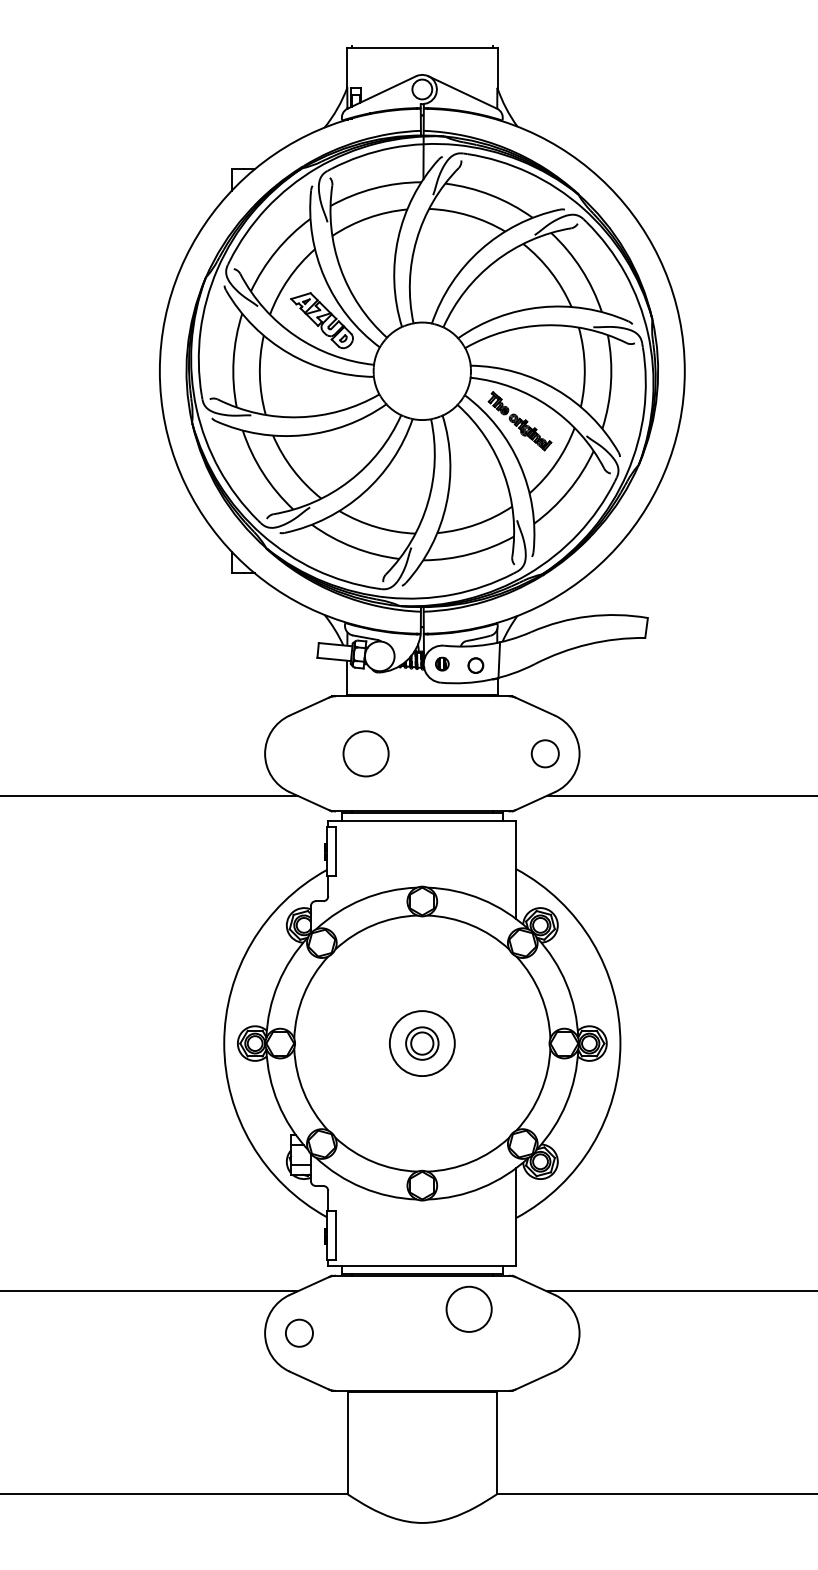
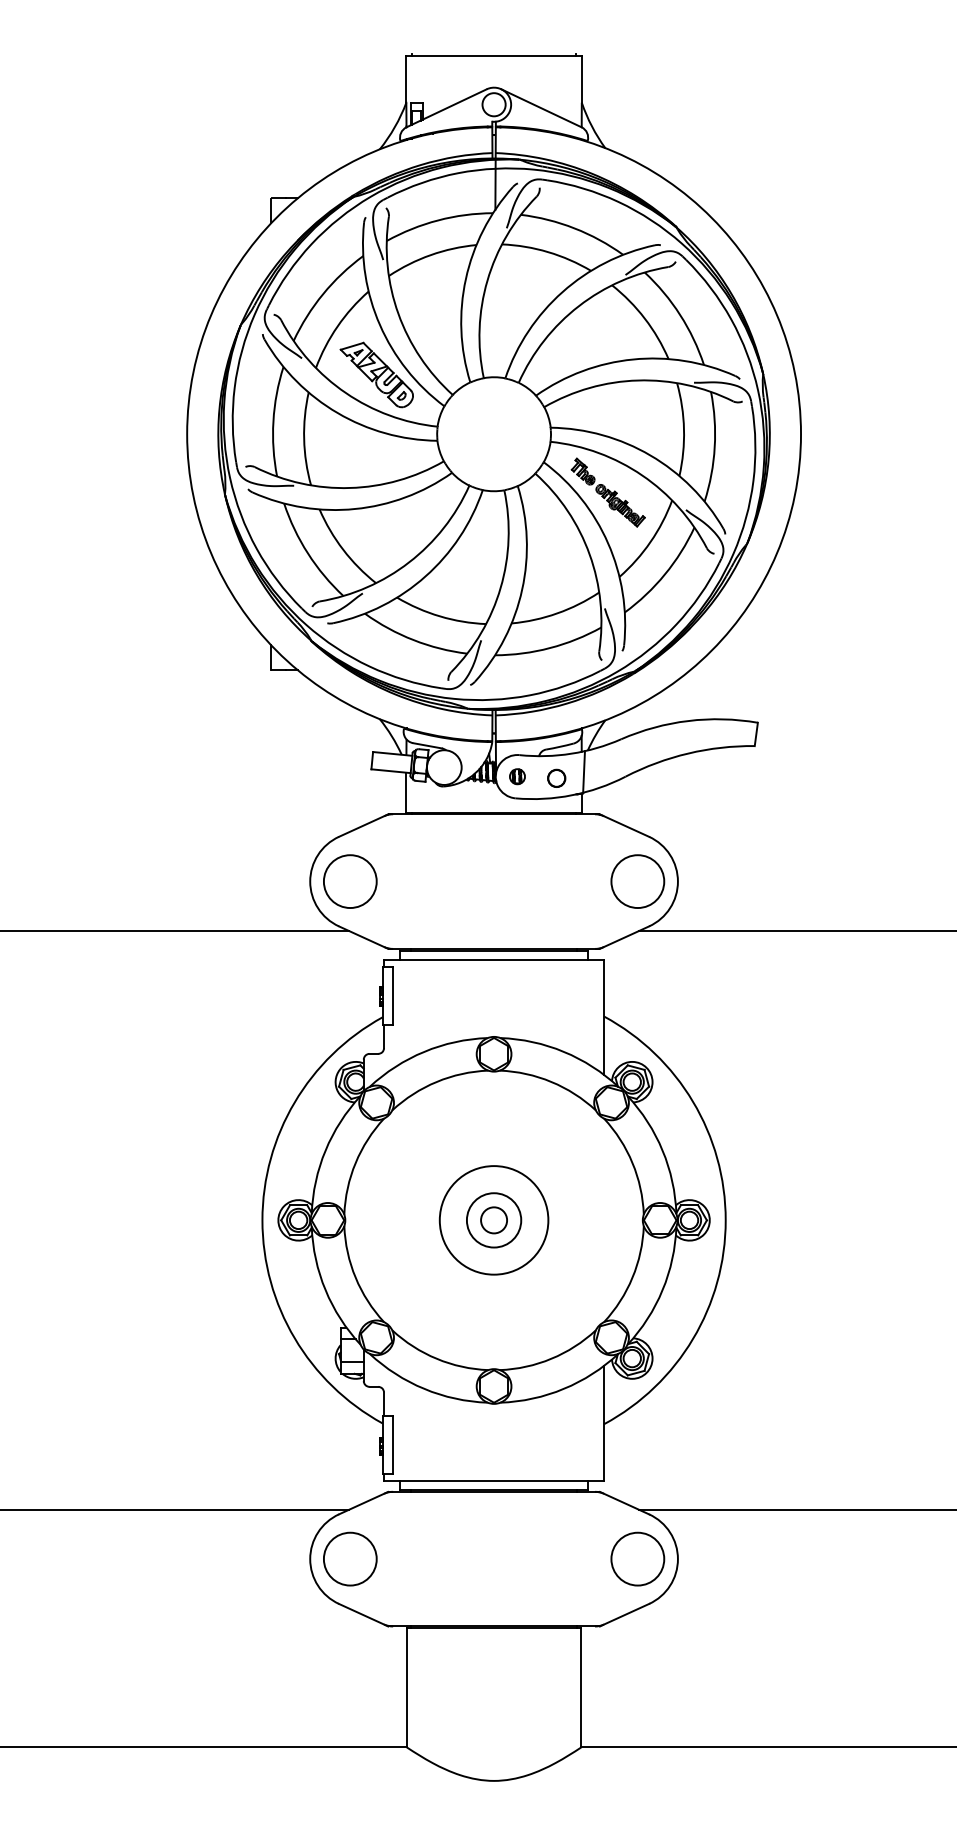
circle: (366, 753) -> (350, 881), moved
circle: (544, 753) -> (637, 881), size x1.67
circle: (421, 1043) -> (493, 1220), size x1.43
circle: (421, 1043) -> (493, 1220), size x1.43
circle: (468, 1308) -> (637, 1558), moved
circle: (299, 1332) -> (350, 1558), size x1.67

